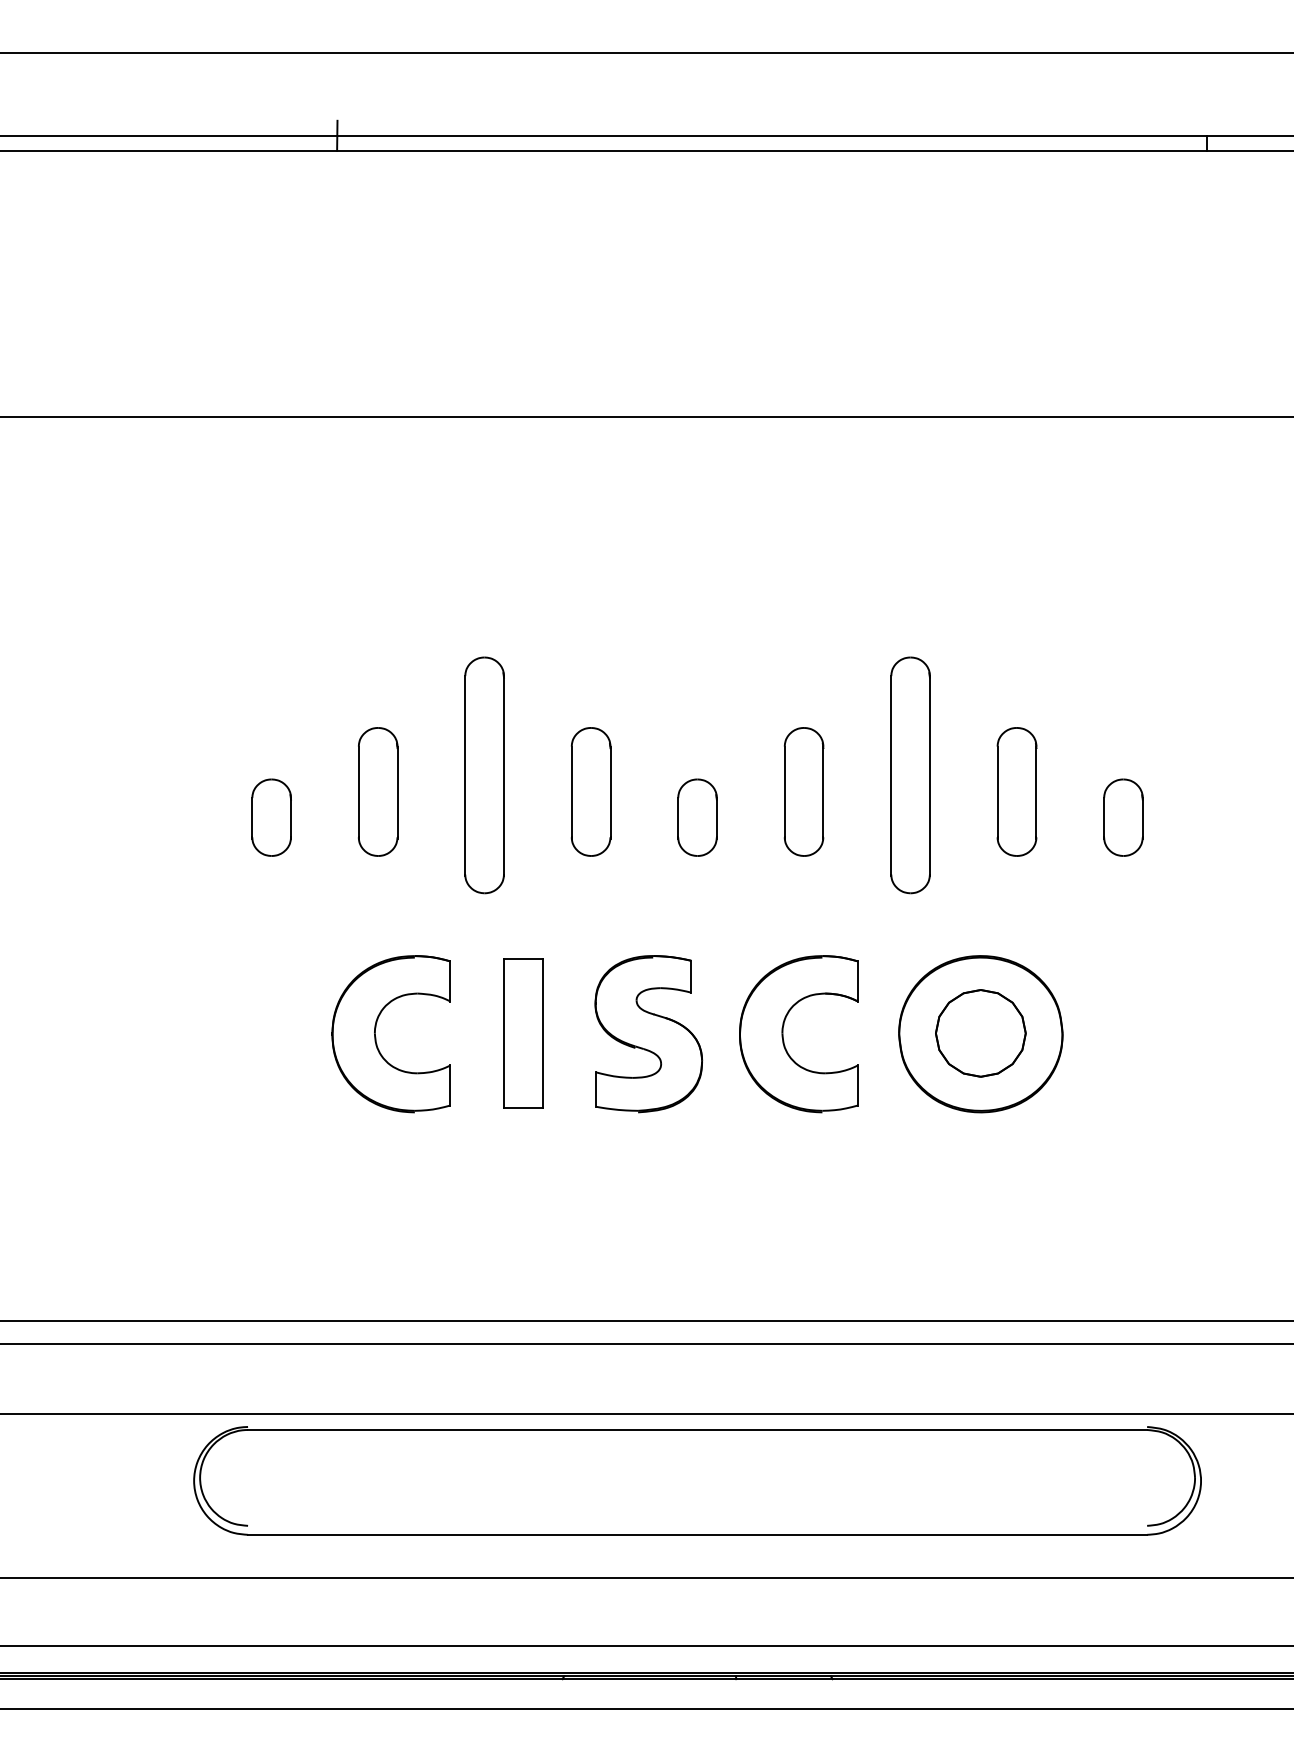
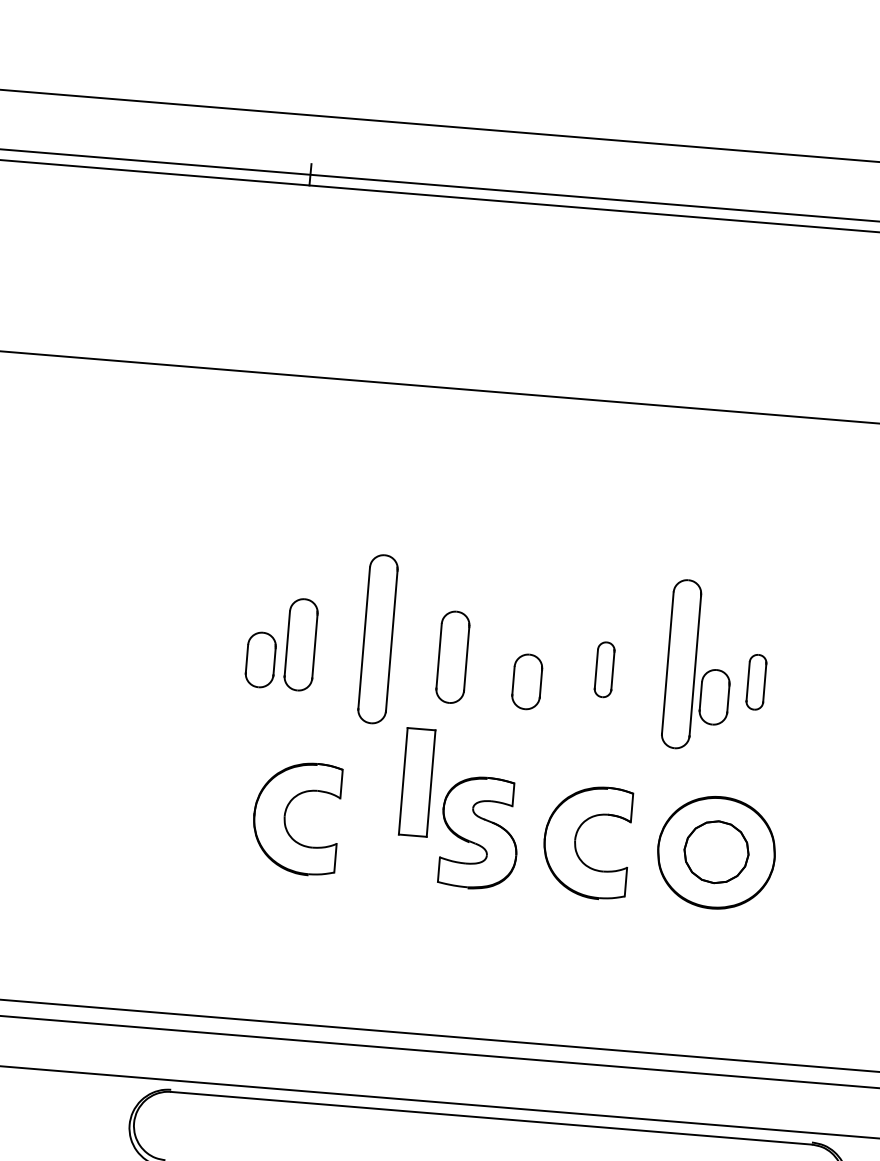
part: (803, 791) -> (604, 669), size x0.6
part: (1016, 791) -> (756, 681), size x0.6
part: (271, 817) -> (260, 659), moved
part: (1123, 817) -> (714, 697), moved
part: (523, 1033) -> (417, 782), moved

